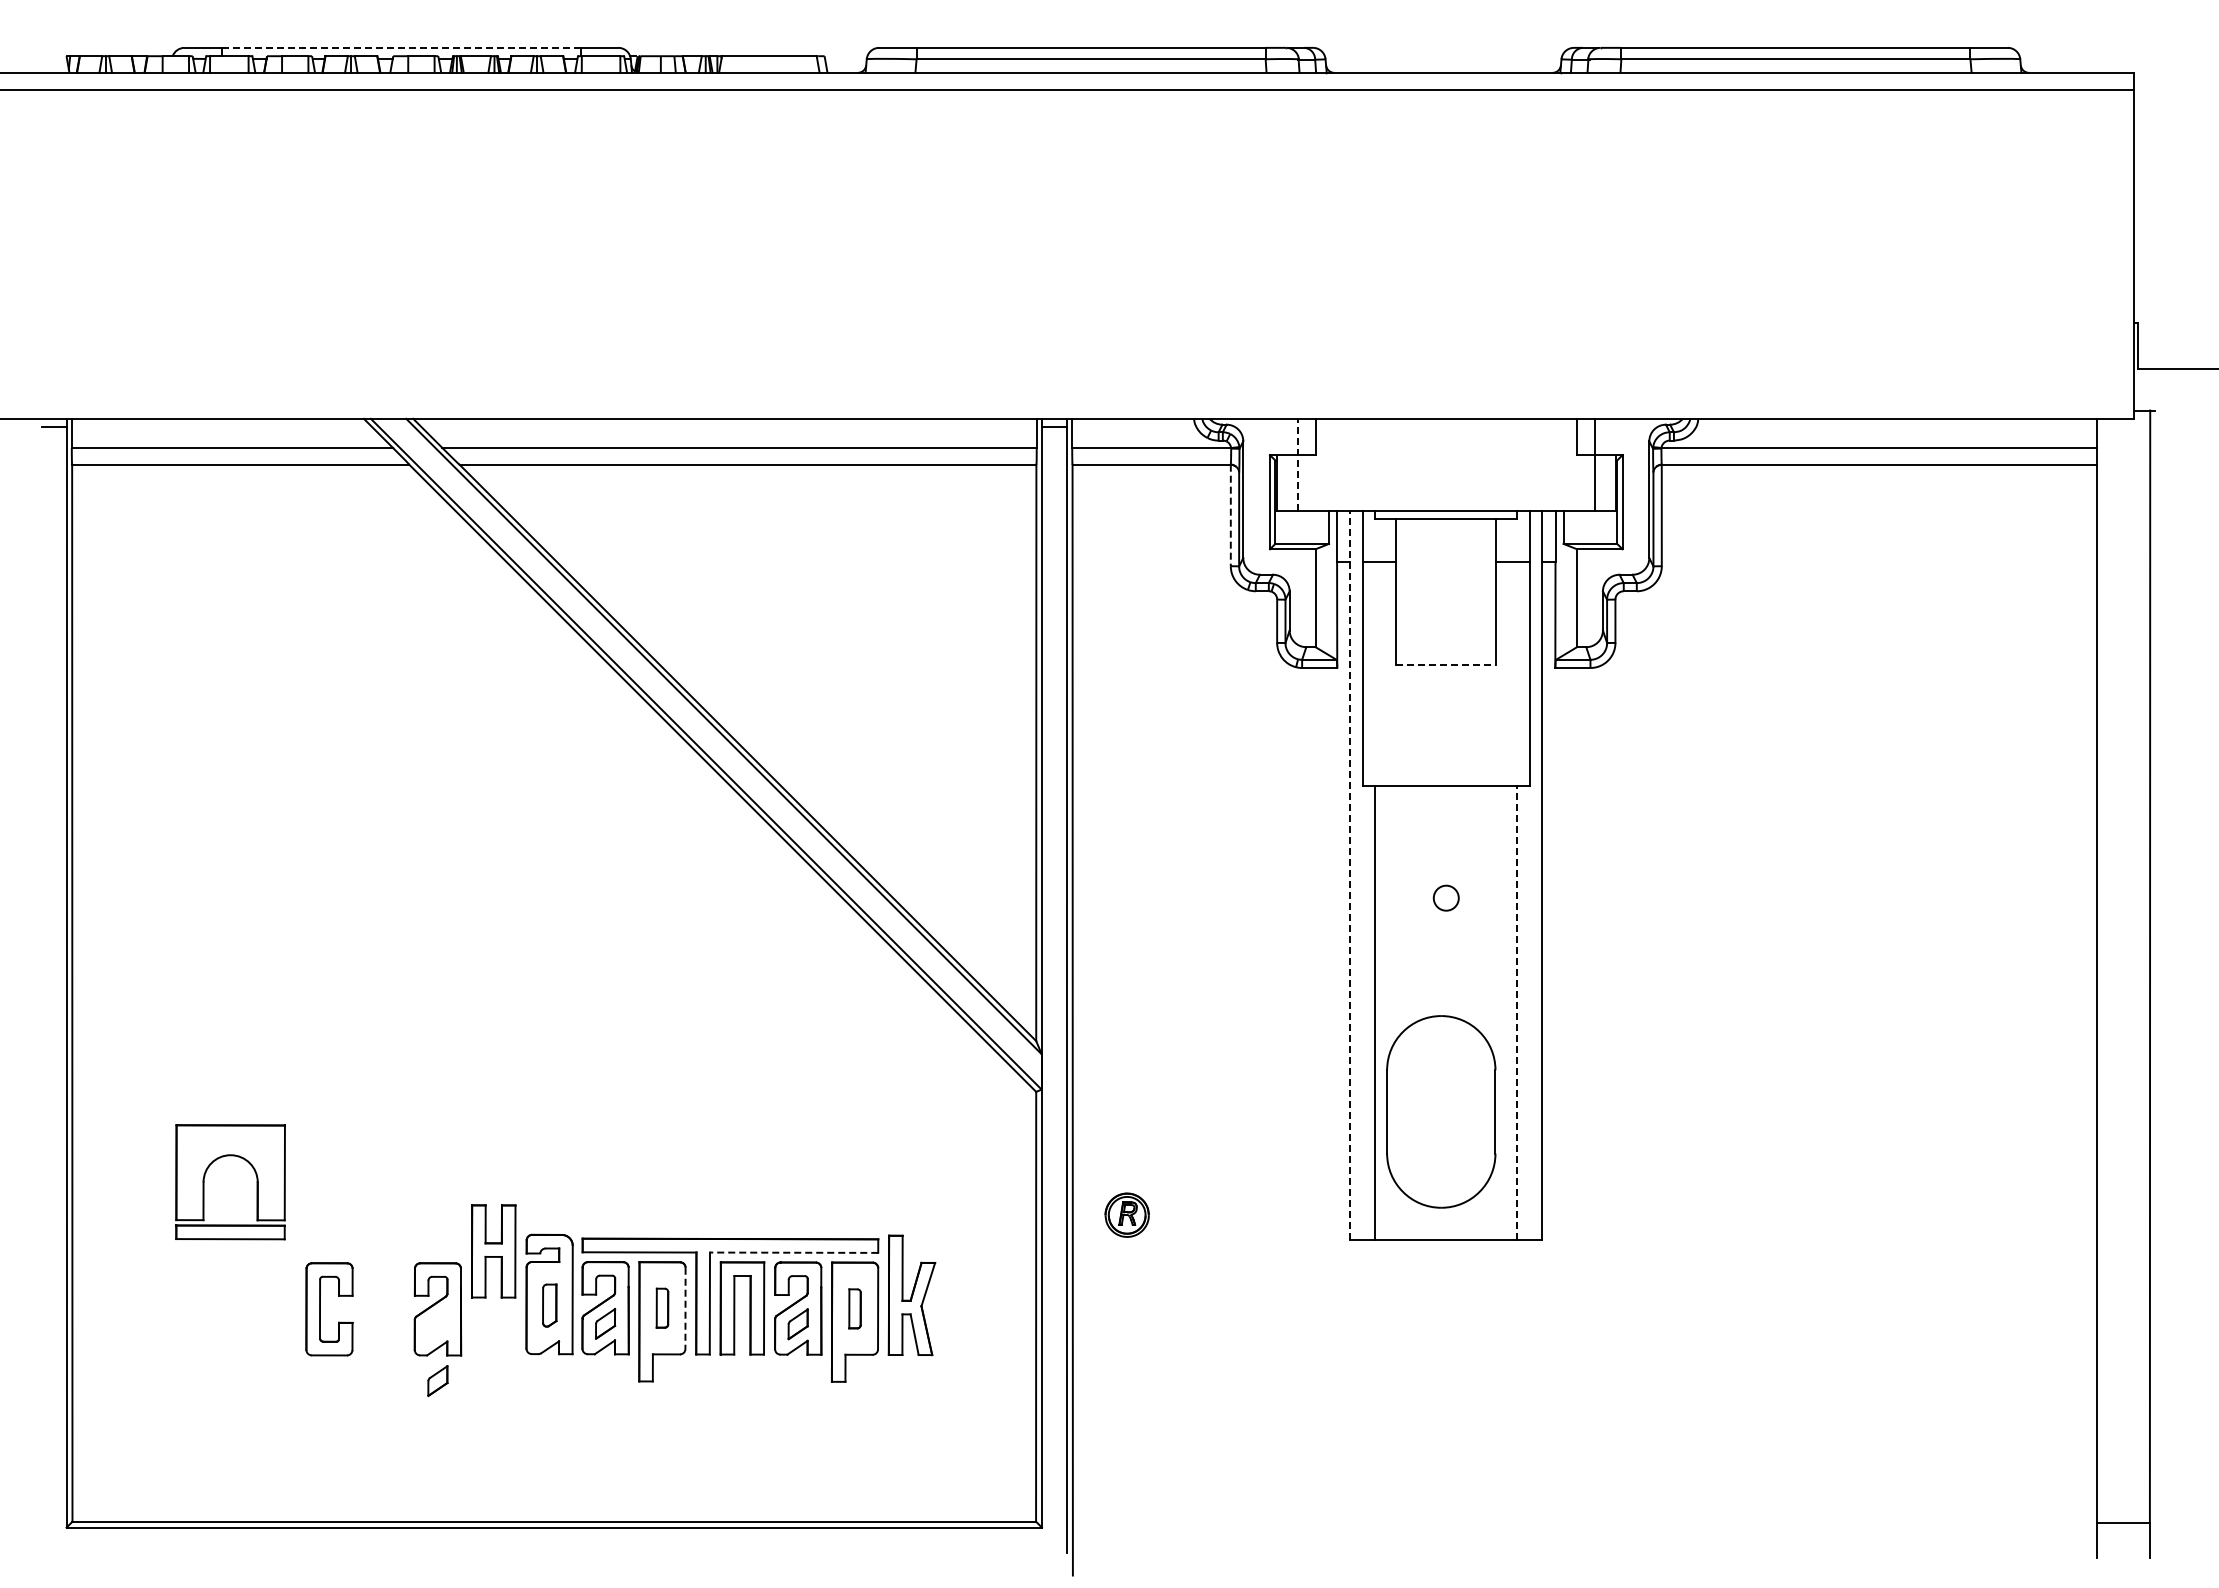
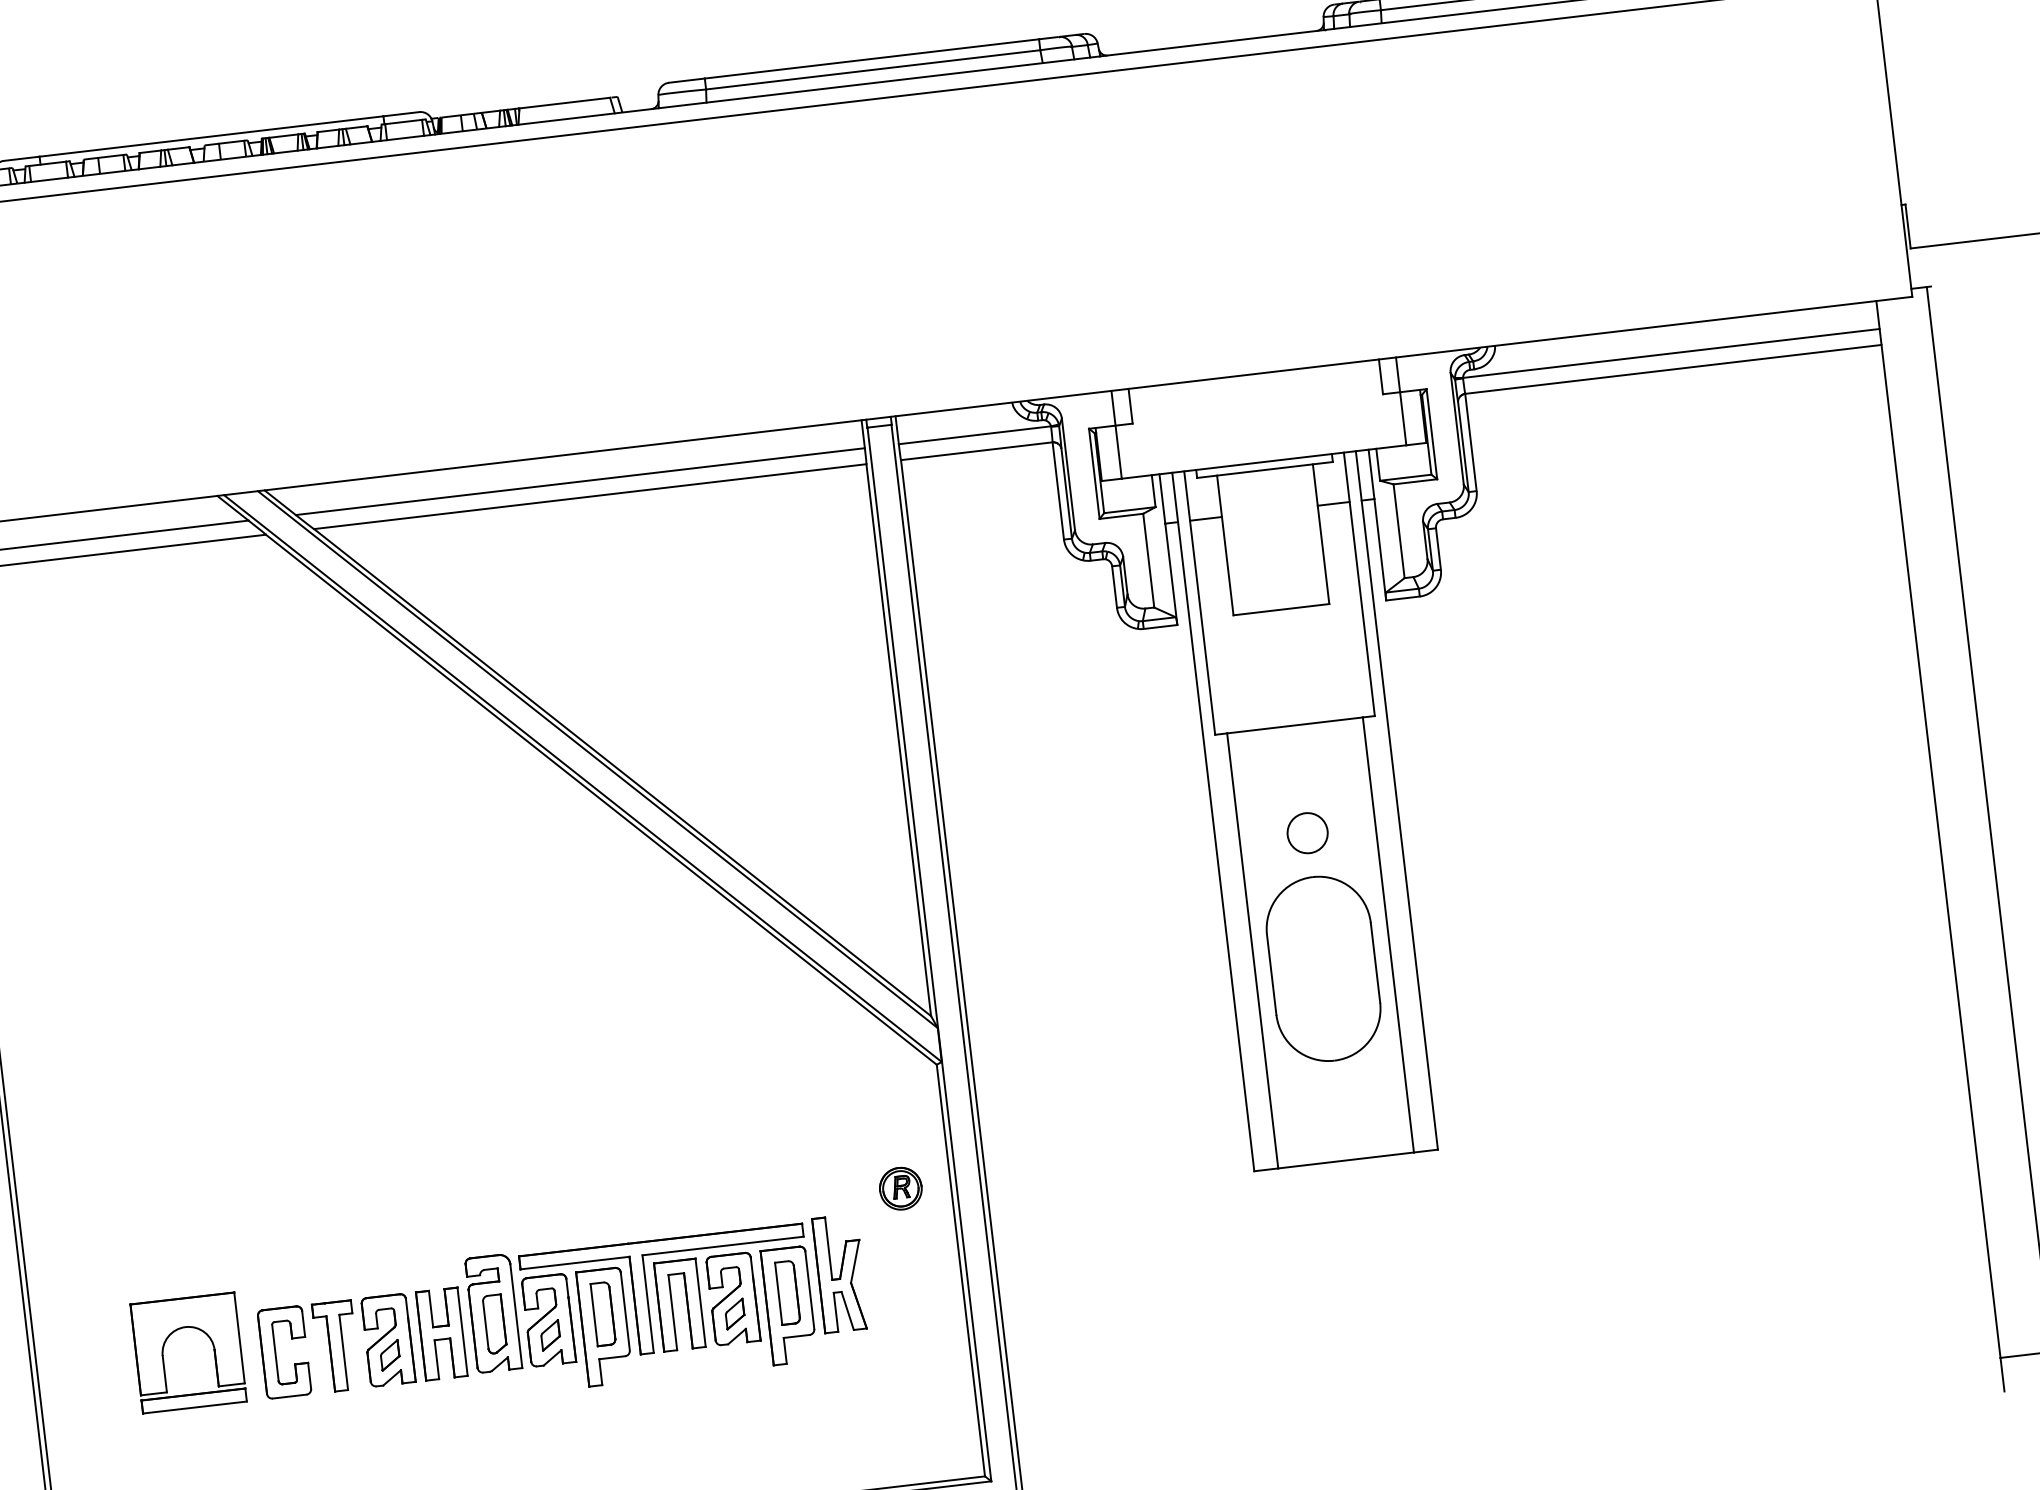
line: (401, 47) -> (211, 136), dashed -> solid
line: (1297, 464) -> (1116, 434), dashed -> solid
line: (1230, 515) -> (1057, 491), dashed -> solid
line: (1446, 664) -> (1281, 609), dashed -> solid
line: (1350, 875) -> (1213, 822), dashed -> solid
circle: (1446, 898) -> (1307, 833), size x1.67
line: (1517, 1012) -> (1388, 934), dashed -> solid
part: (1441, 1111) -> (1323, 968), moved
part: (205, 1176) -> (163, 1350), moved
part: (1126, 1214) -> (900, 1188), moved
part: (493, 1251) -> (441, 1334), moved
line: (793, 1252) -> (722, 1245), dashed -> solid
part: (549, 1305) -> (494, 1324), size x1.43
part: (662, 1307) -> (603, 1313), size x1.67
line: (685, 1308) -> (625, 1311), dashed -> solid
part: (854, 1308) -> (787, 1292), size x1.67
part: (383, 1309) -> (336, 1346), added
part: (437, 1380) -> (389, 1354), moved

